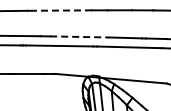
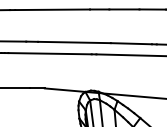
line: (61, 10) -> (52, 9), dashed -> solid
line: (79, 36) -> (74, 41), dashed -> solid

